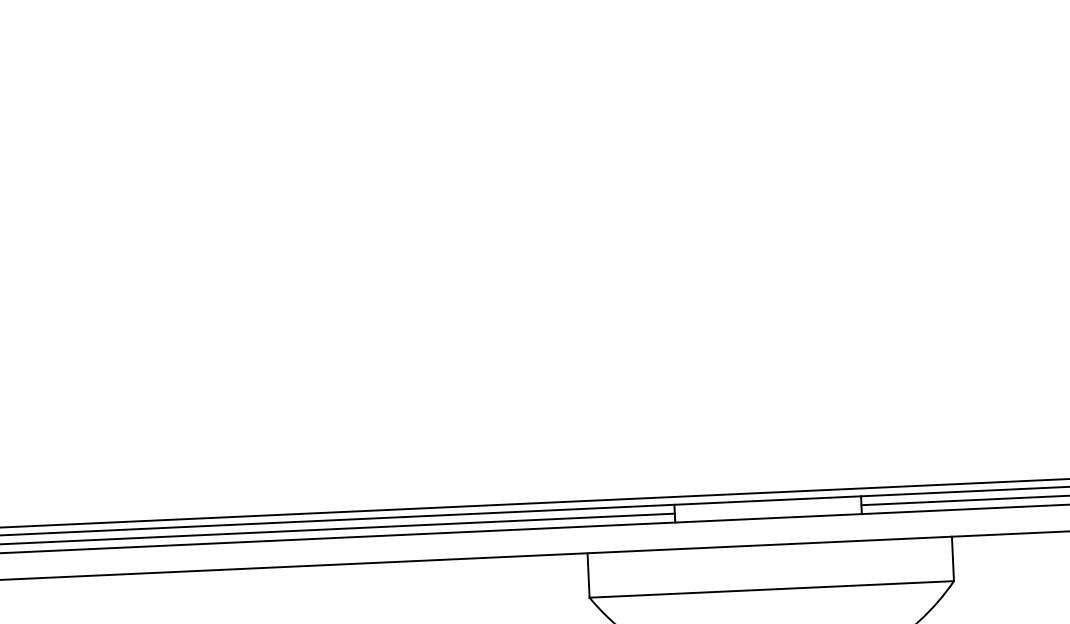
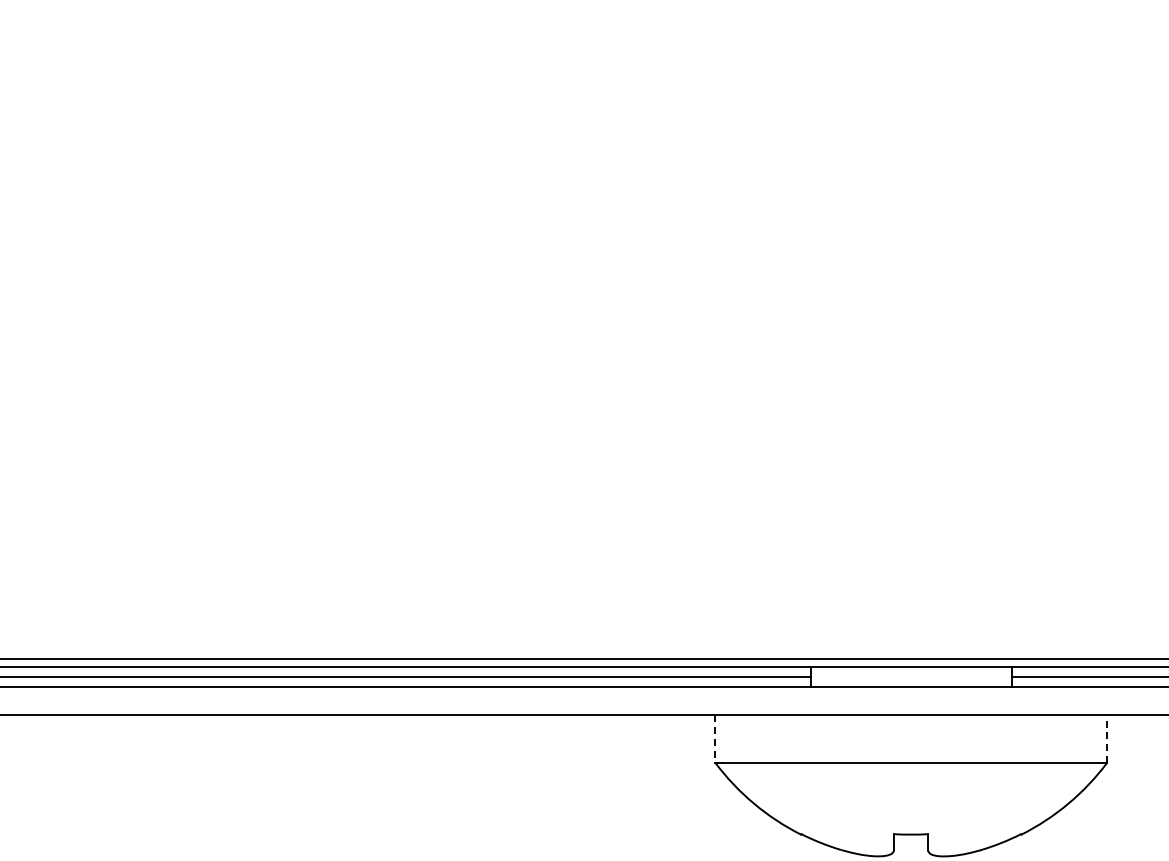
line: (953, 559) -> (1107, 739), solid -> dashed
line: (588, 575) -> (715, 739), solid -> dashed

